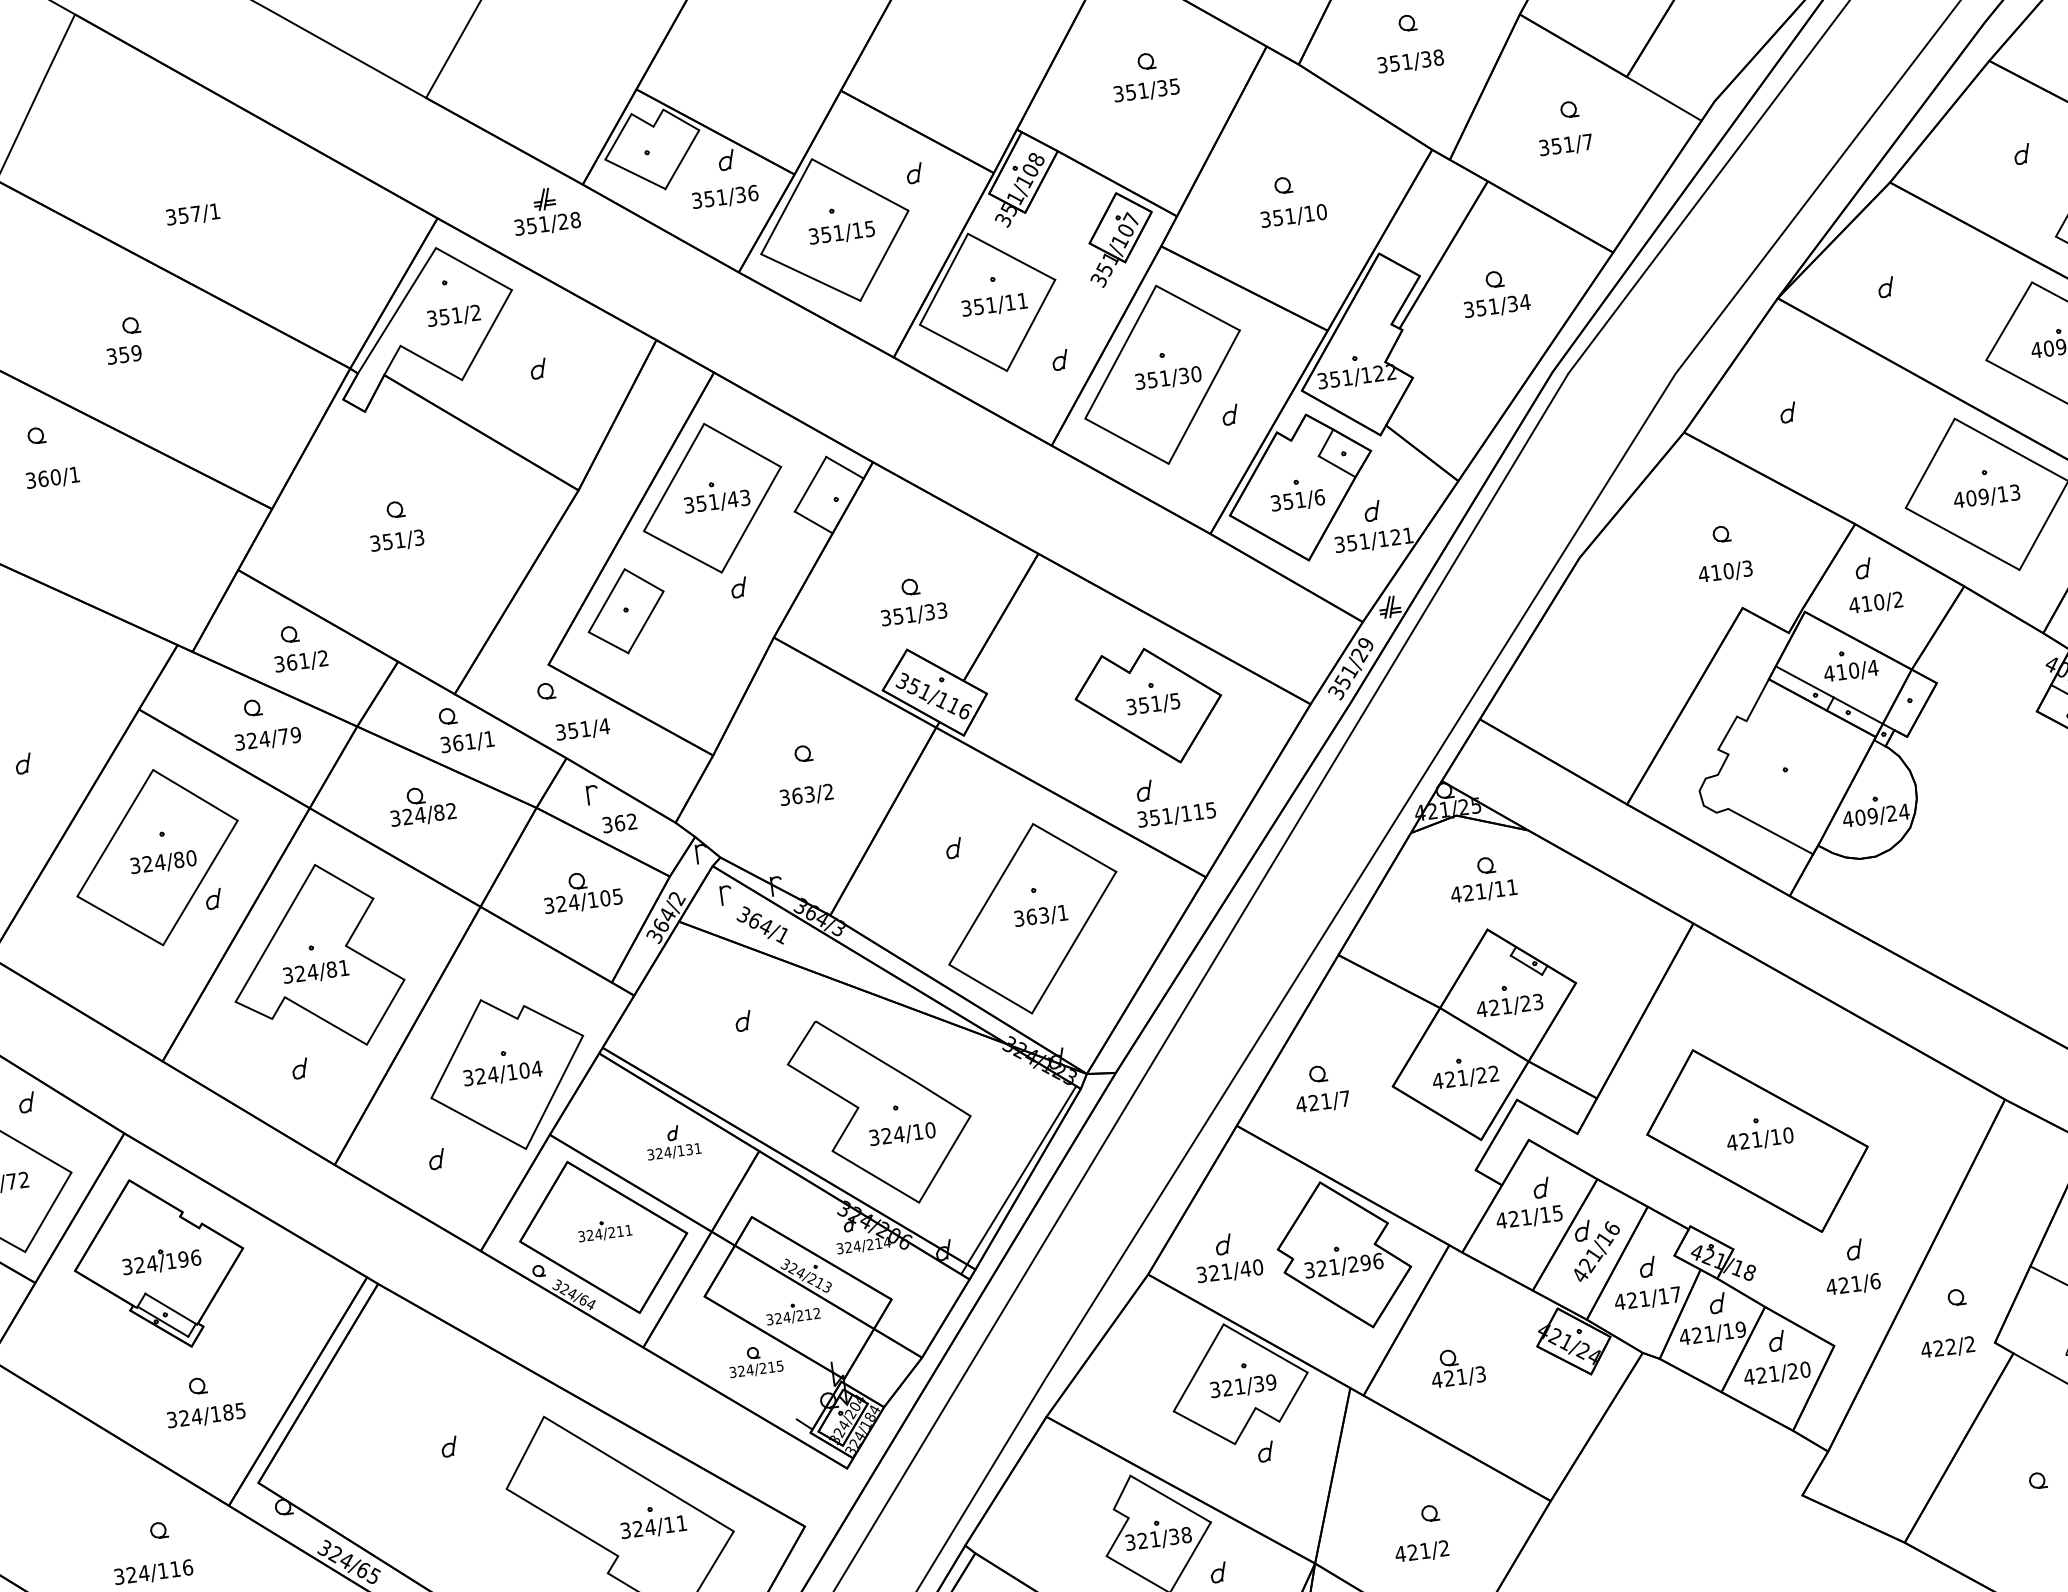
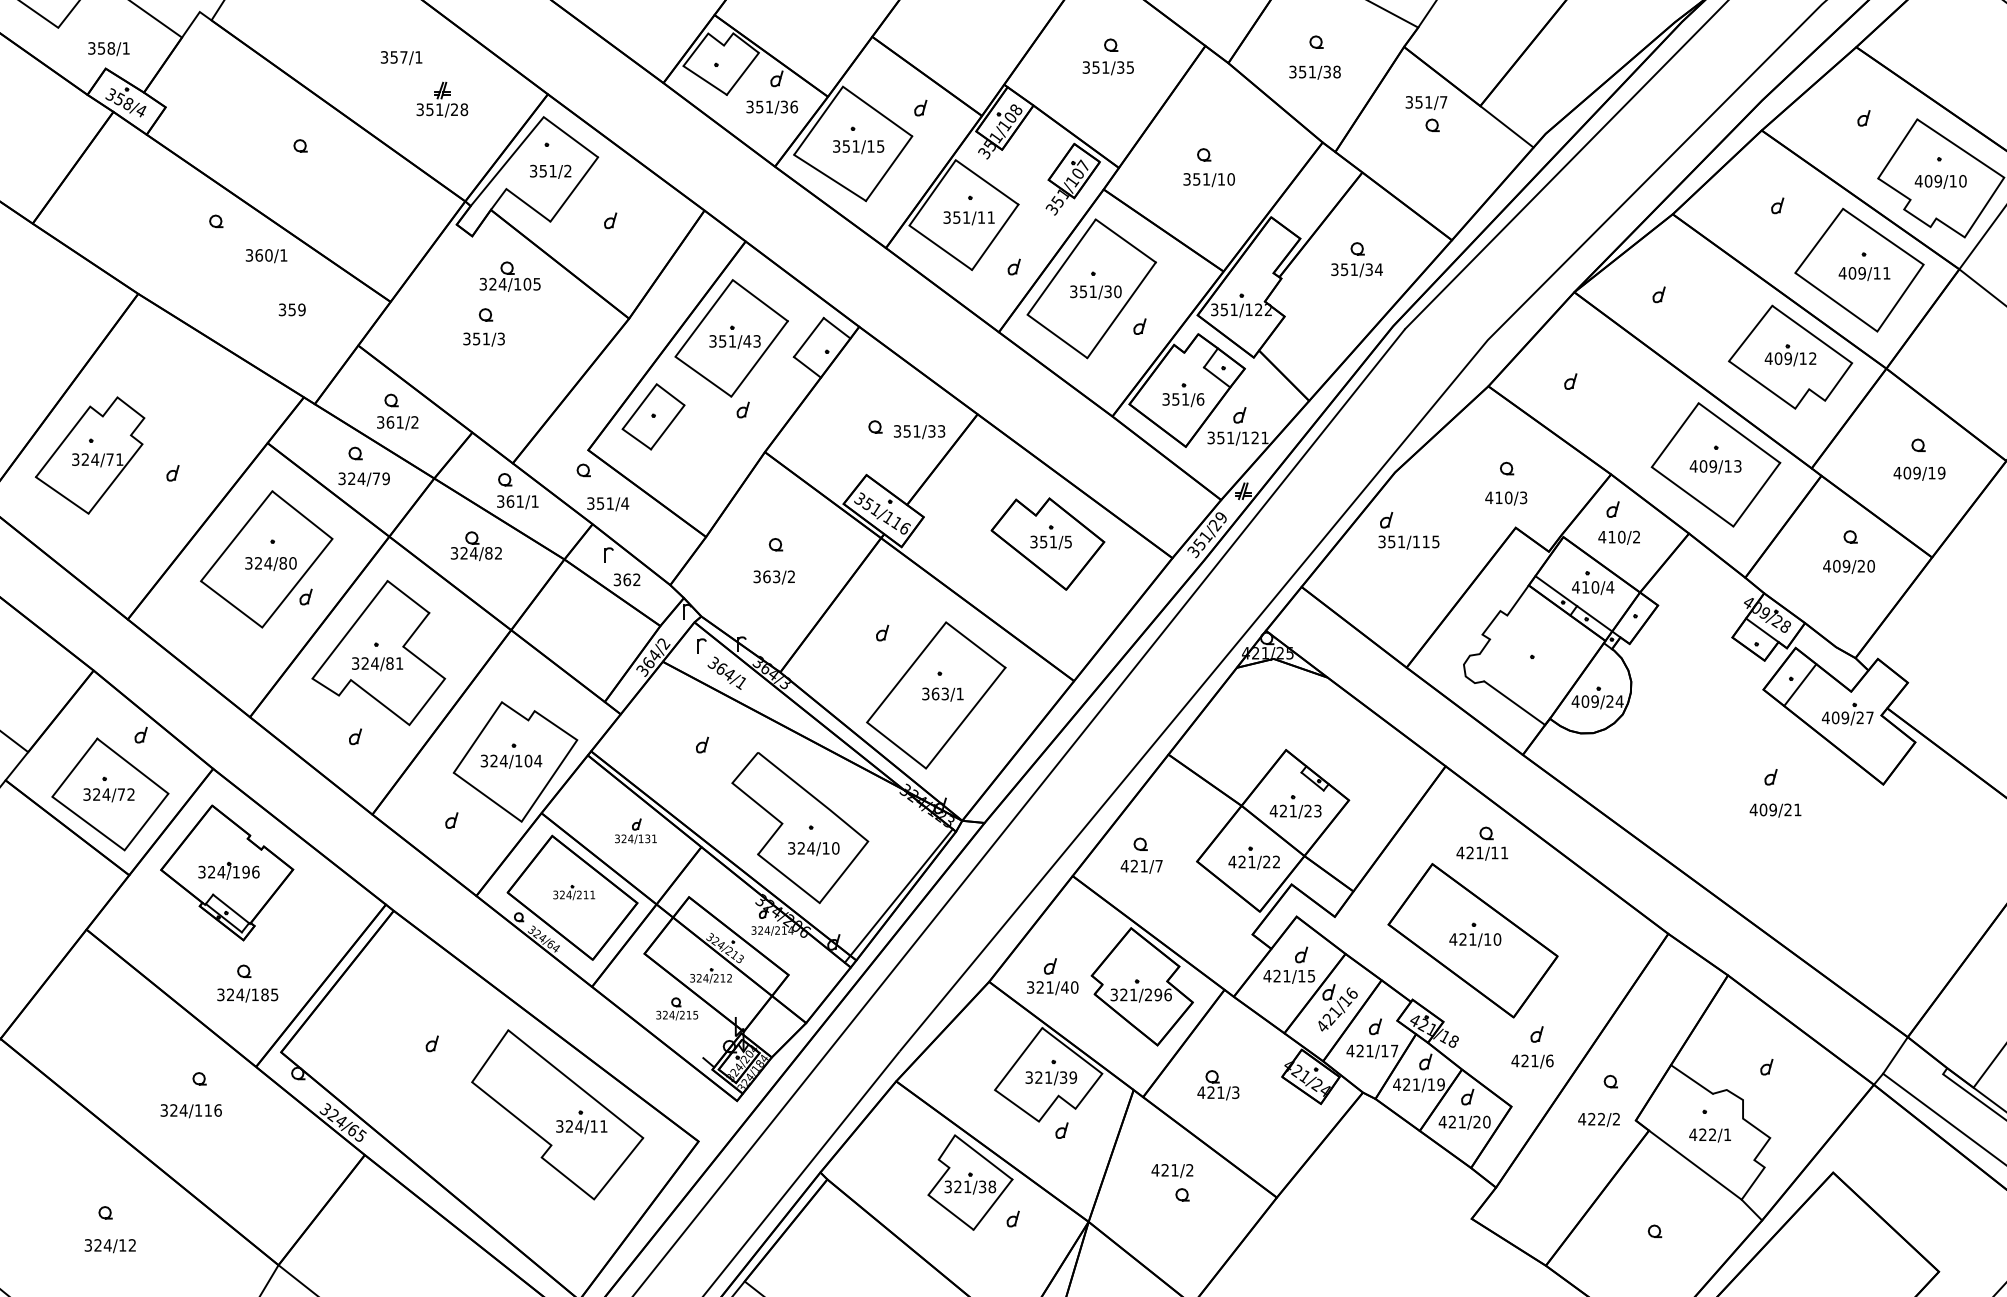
text: (1566, 146) -> (1426, 103), moved
part: (546, 210) -> (442, 99), moved
text: (193, 215) -> (401, 58), moved
text: (123, 354) -> (291, 309), moved
text: (52, 479) -> (266, 256), moved
text: (914, 615) -> (919, 432), moved
part: (1174, 800) -> (1408, 530), moved
part: (1482, 878) -> (1482, 843), moved
part: (581, 891) -> (509, 276), moved
text: (1422, 1552) -> (1172, 1171), moved

